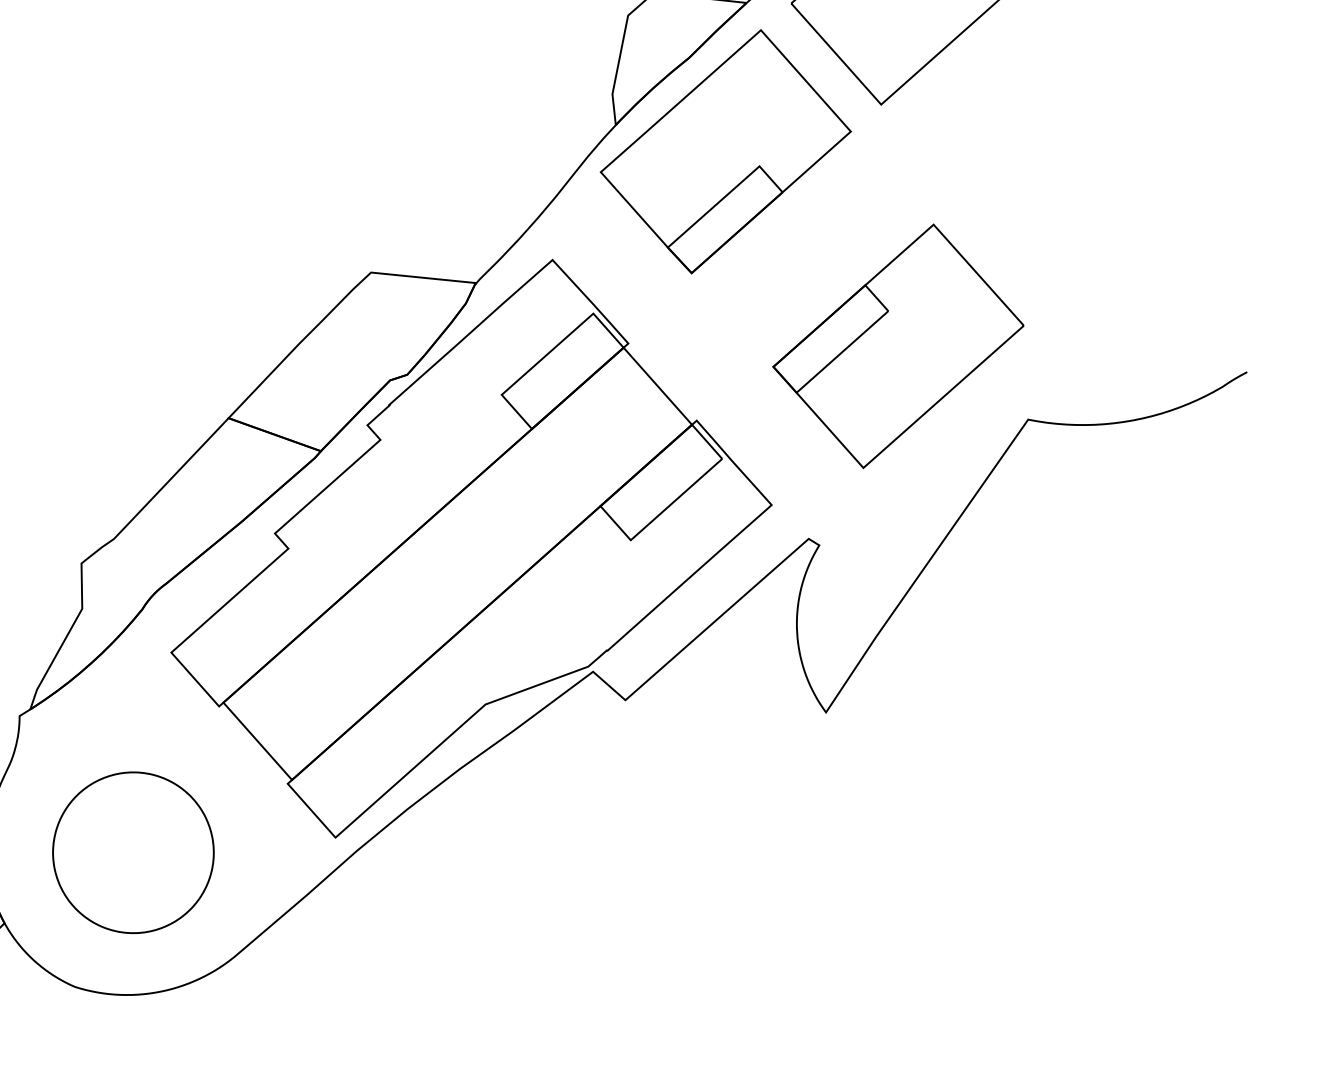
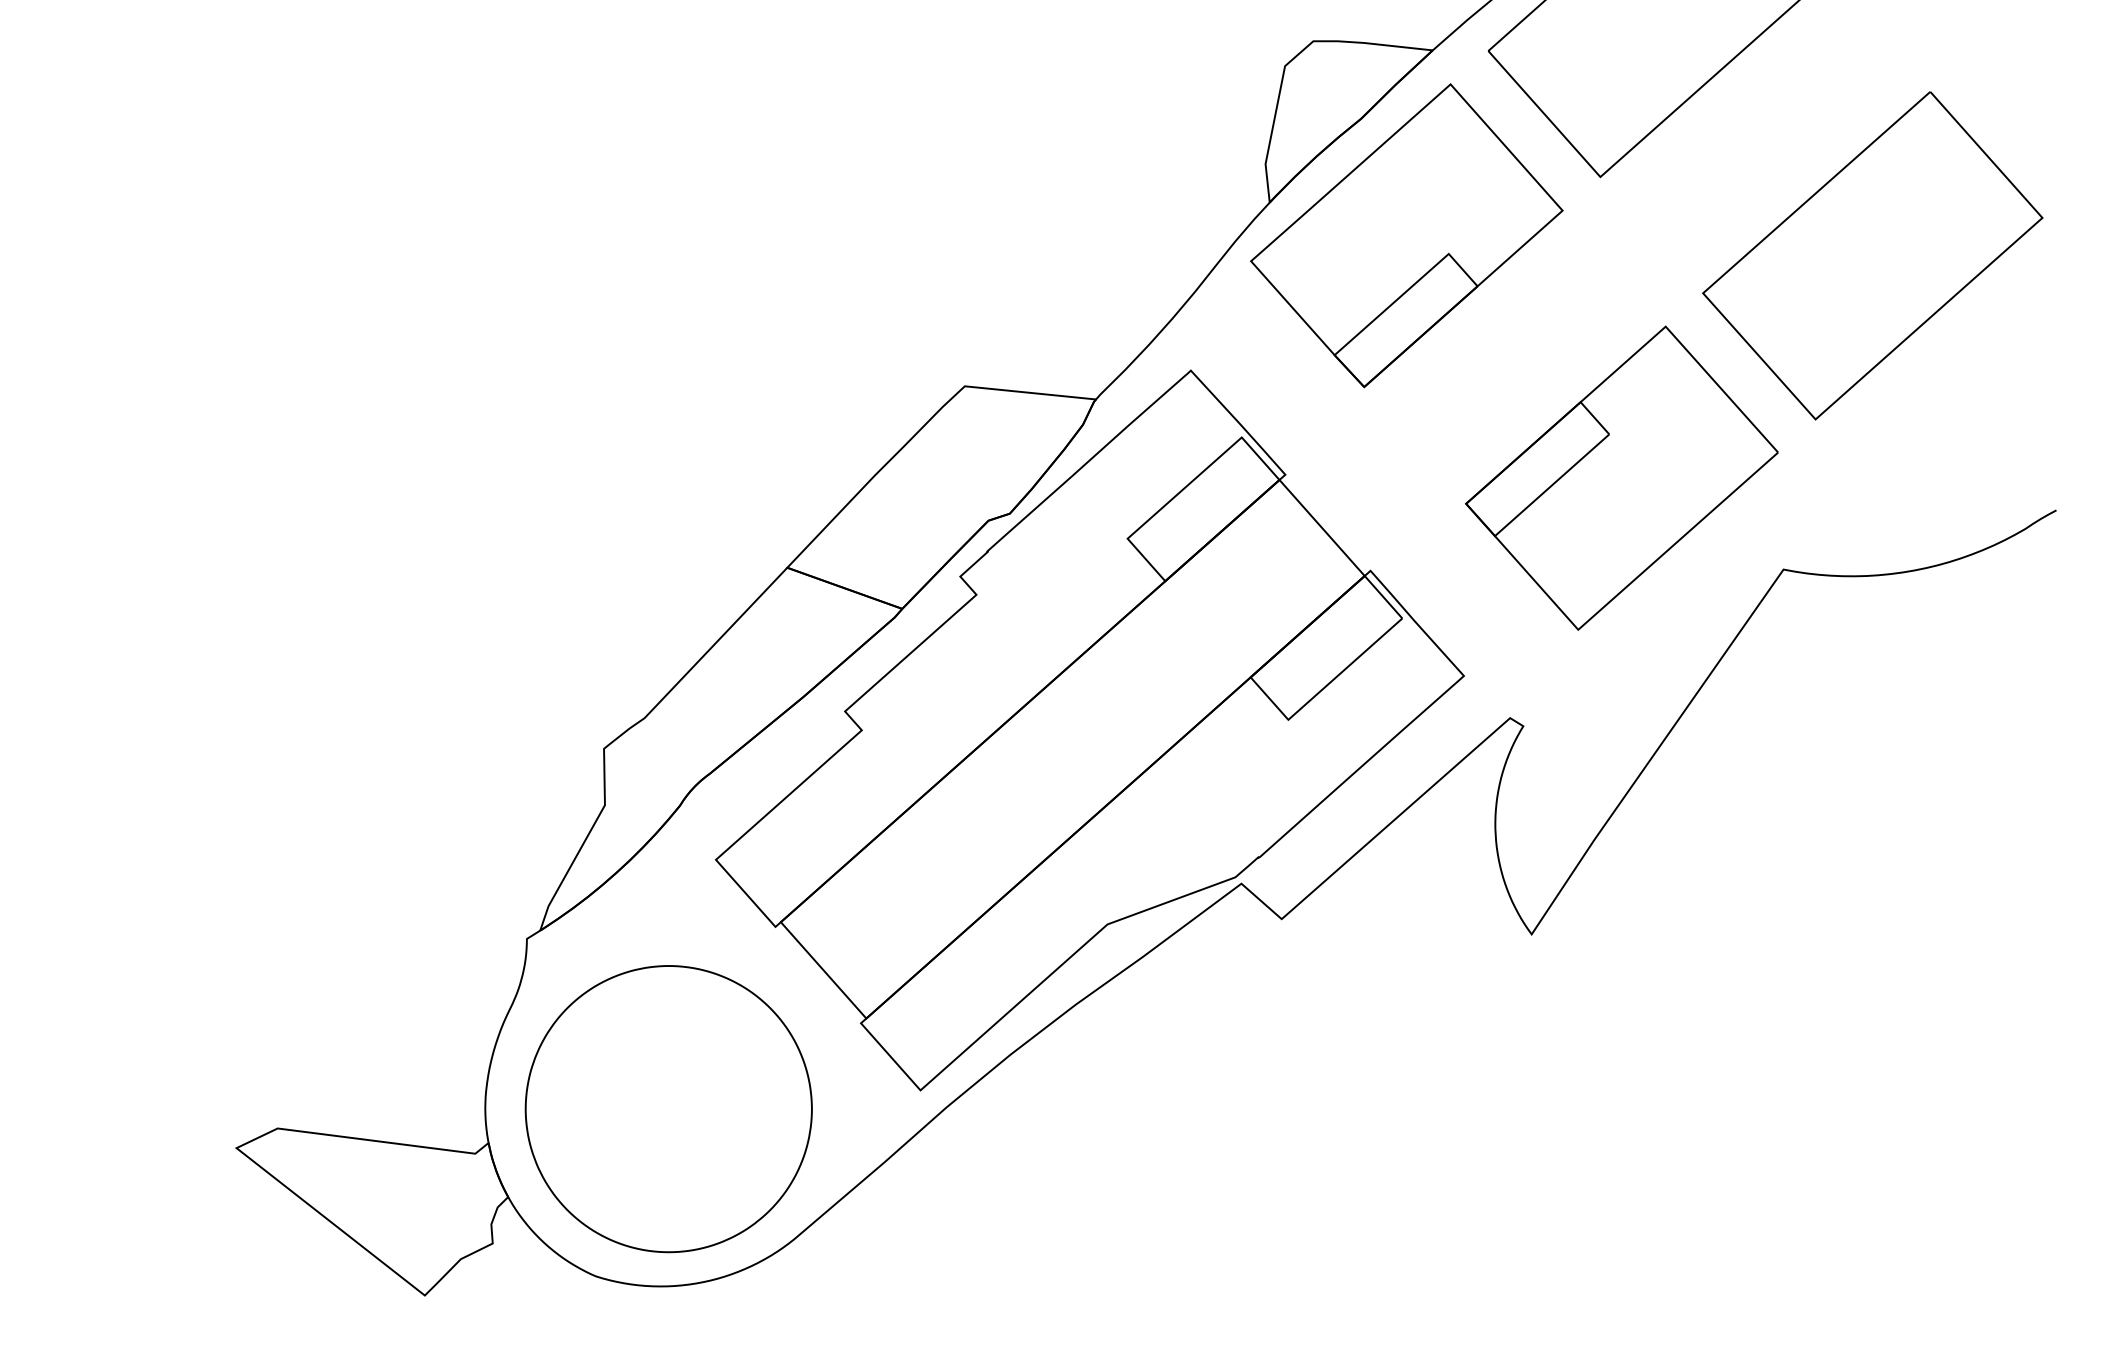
part: (1099, 167) -> (1872, 255), added
part: (133, 852) -> (668, 1109), size x1.43

